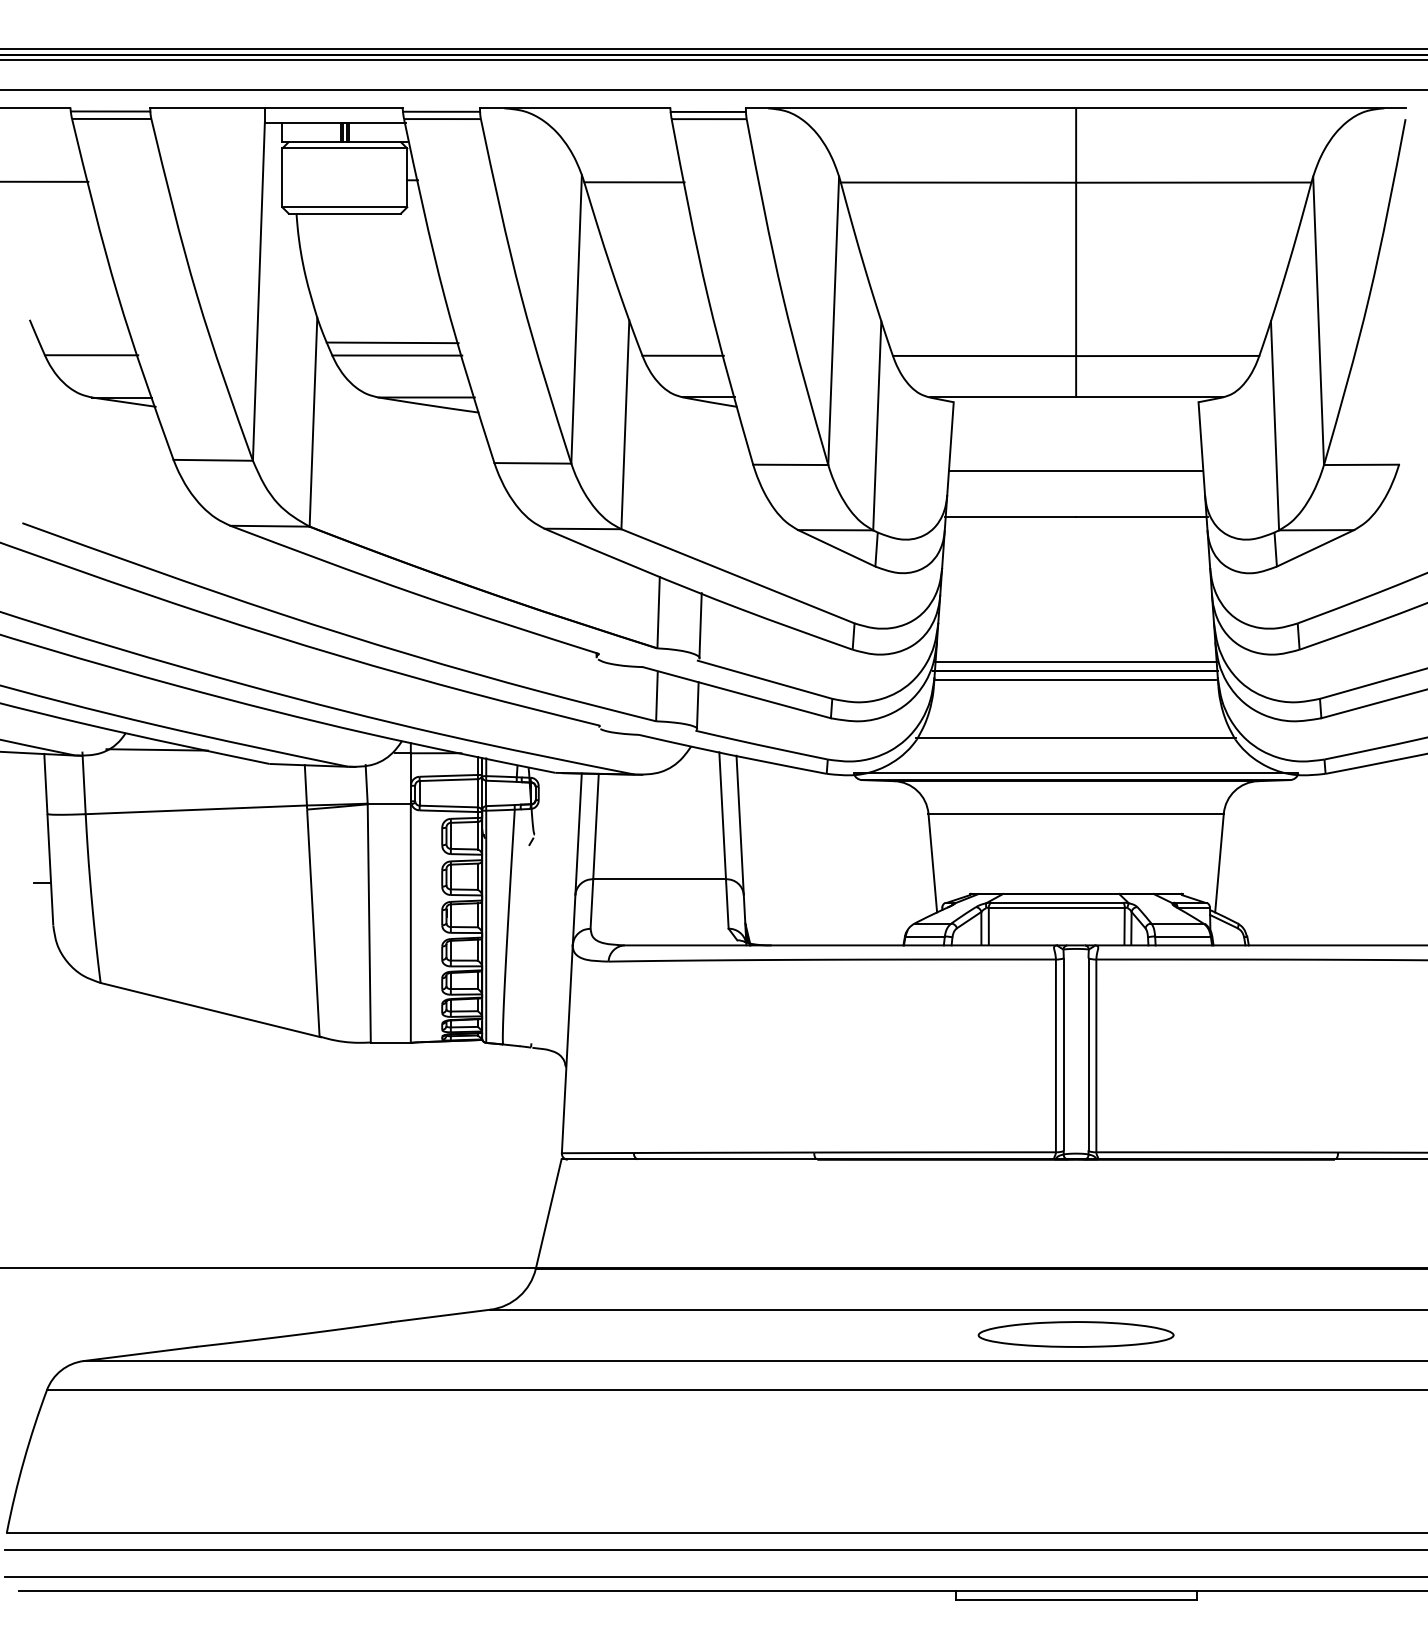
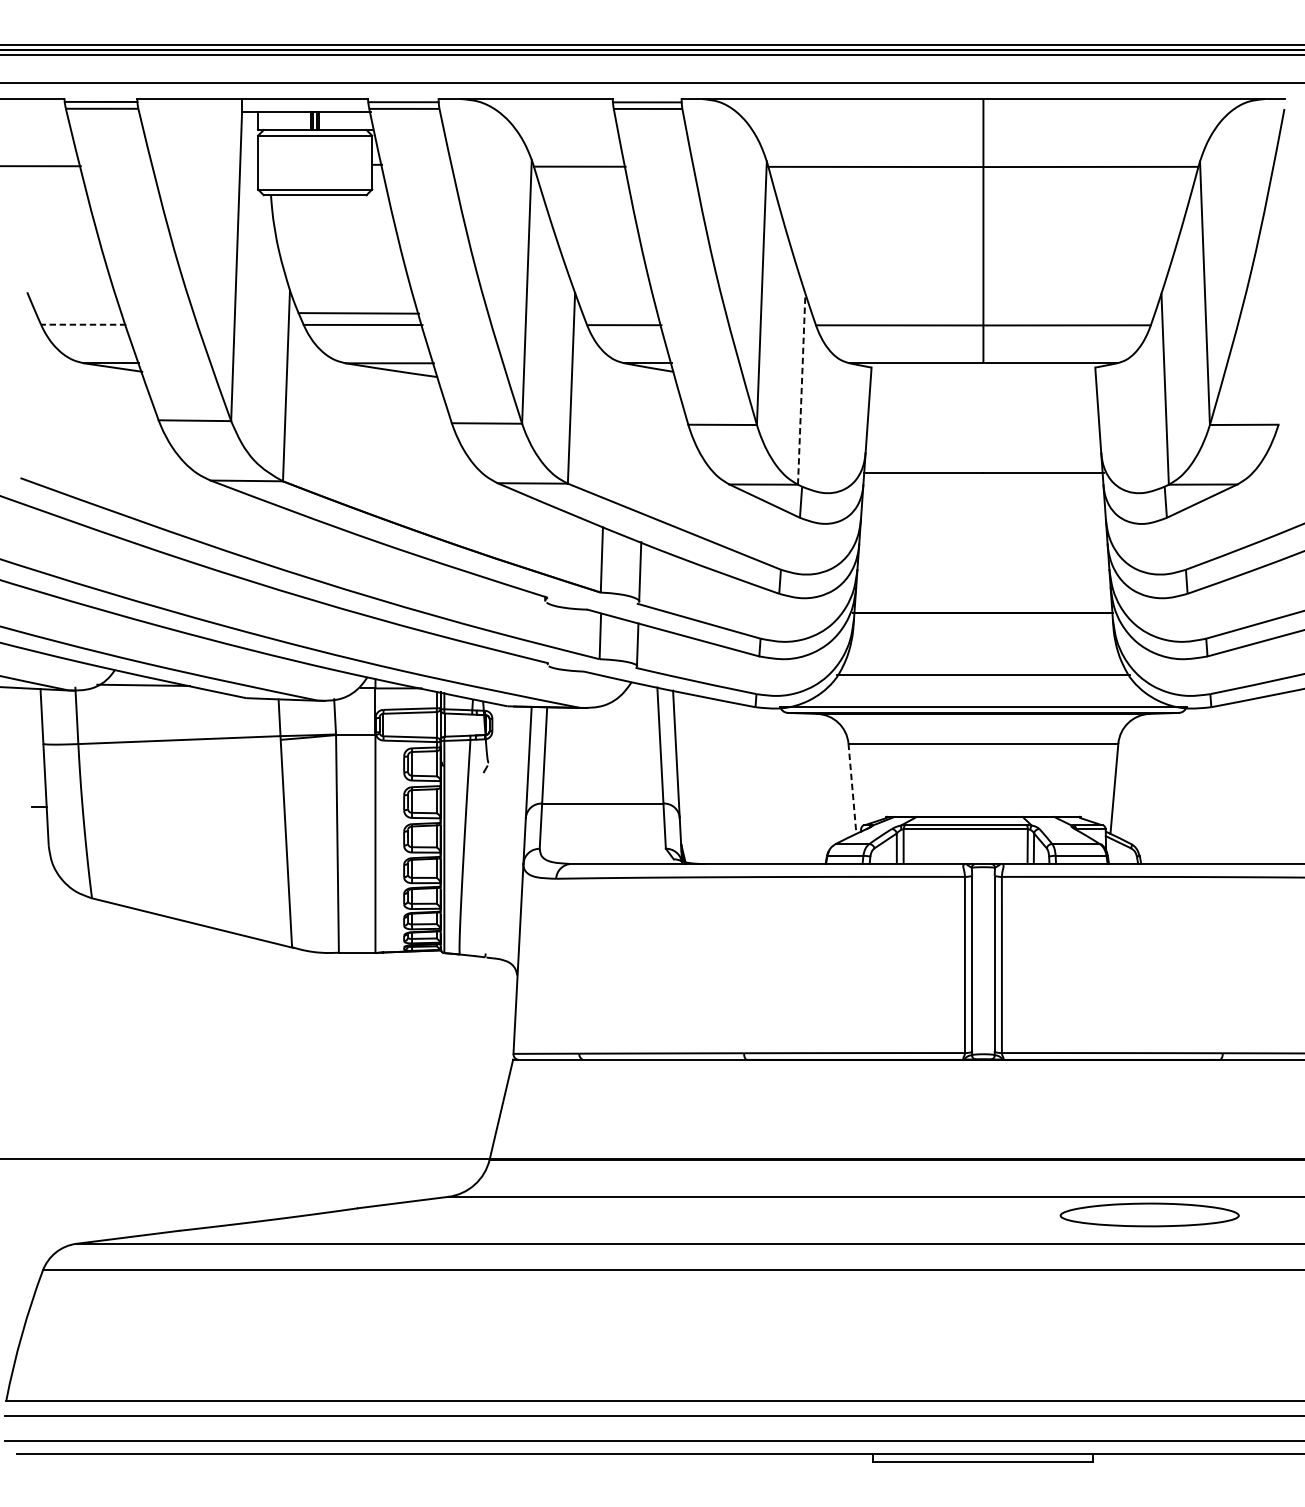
line: (91, 355) -> (83, 324), solid -> dashed
line: (877, 425) -> (801, 388), solid -> dashed
line: (1075, 470) -> (982, 430), removed
line: (1075, 661) -> (982, 604), removed
line: (1075, 679) -> (982, 620), removed
line: (932, 863) -> (852, 789), solid -> dashed
part: (1075, 1334) -> (1149, 1214), moved

